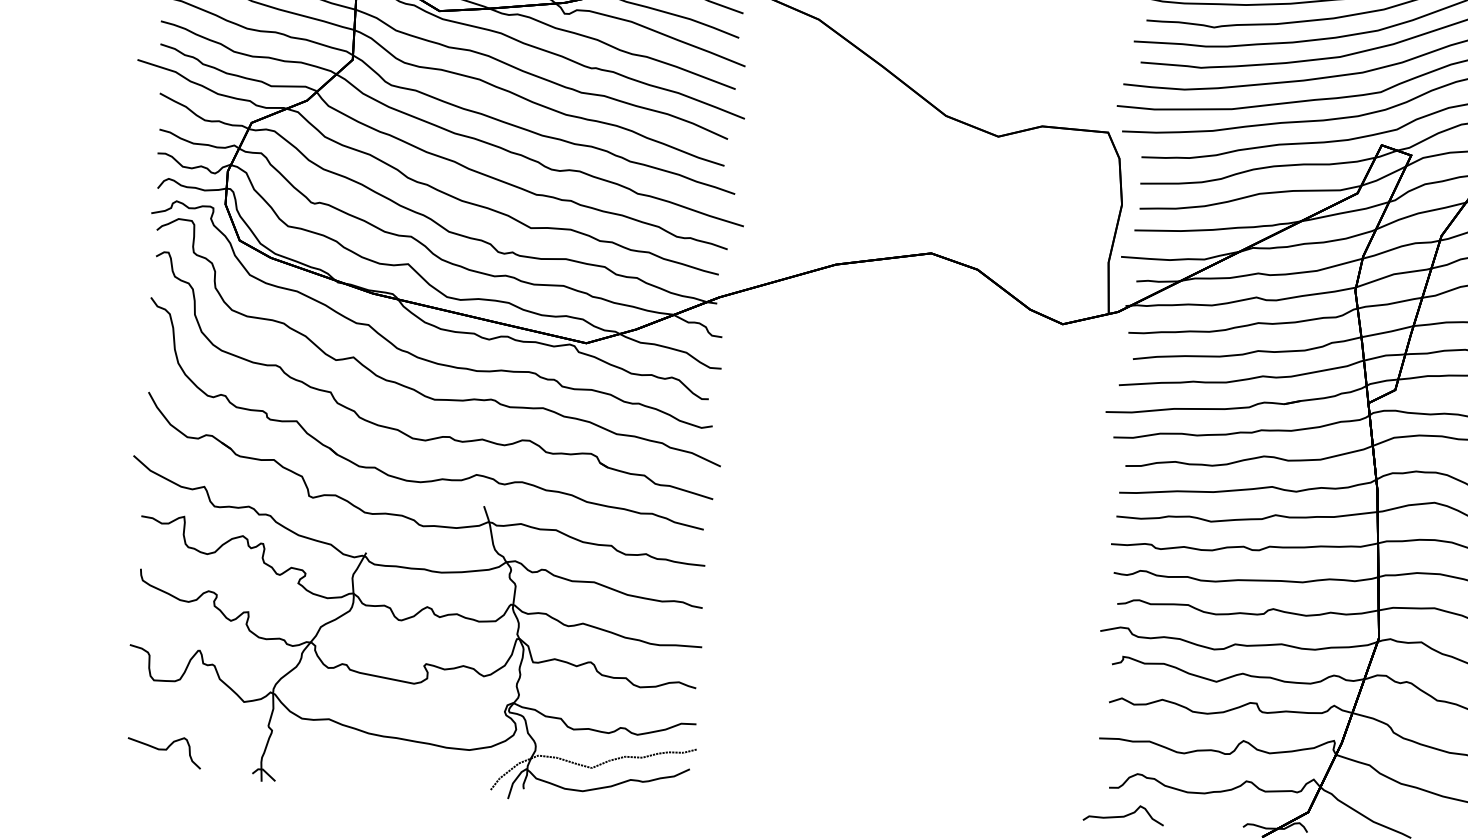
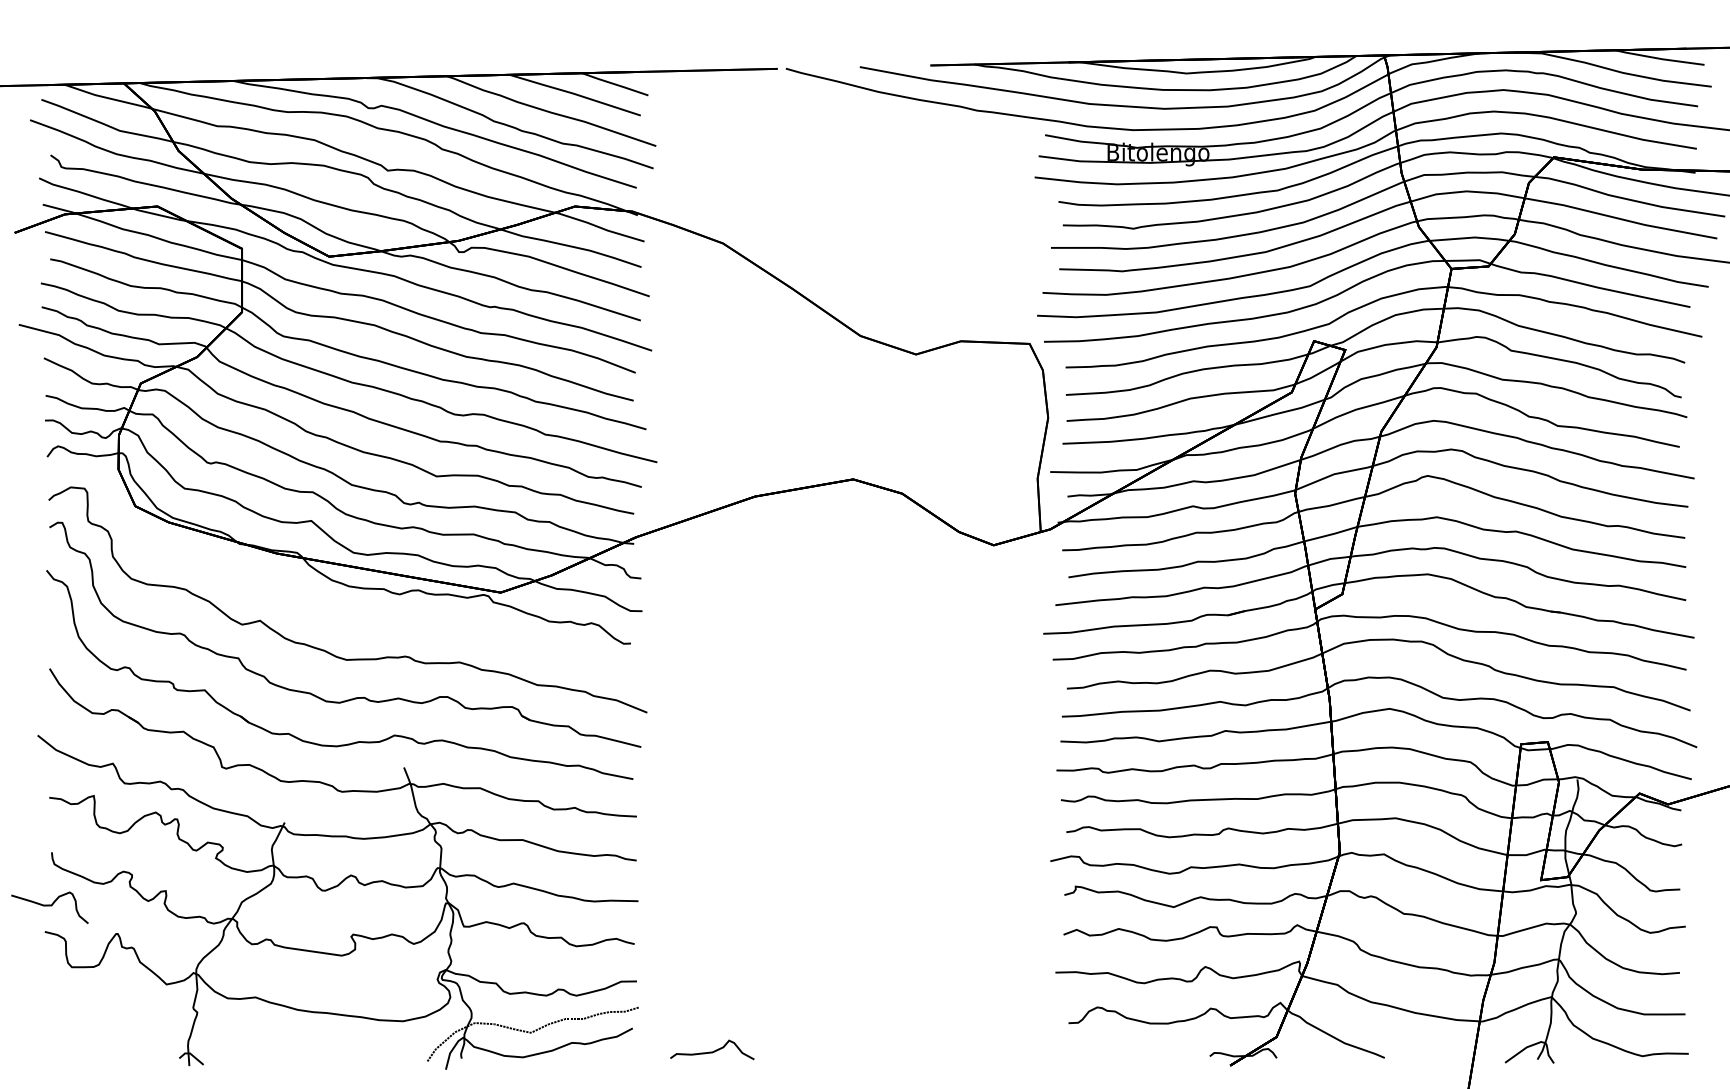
curve: (411, 352) -> (319, 612), removed
curve: (164, 750) -> (49, 906), moved
curve: (1123, 815) -> (712, 1051), moved

